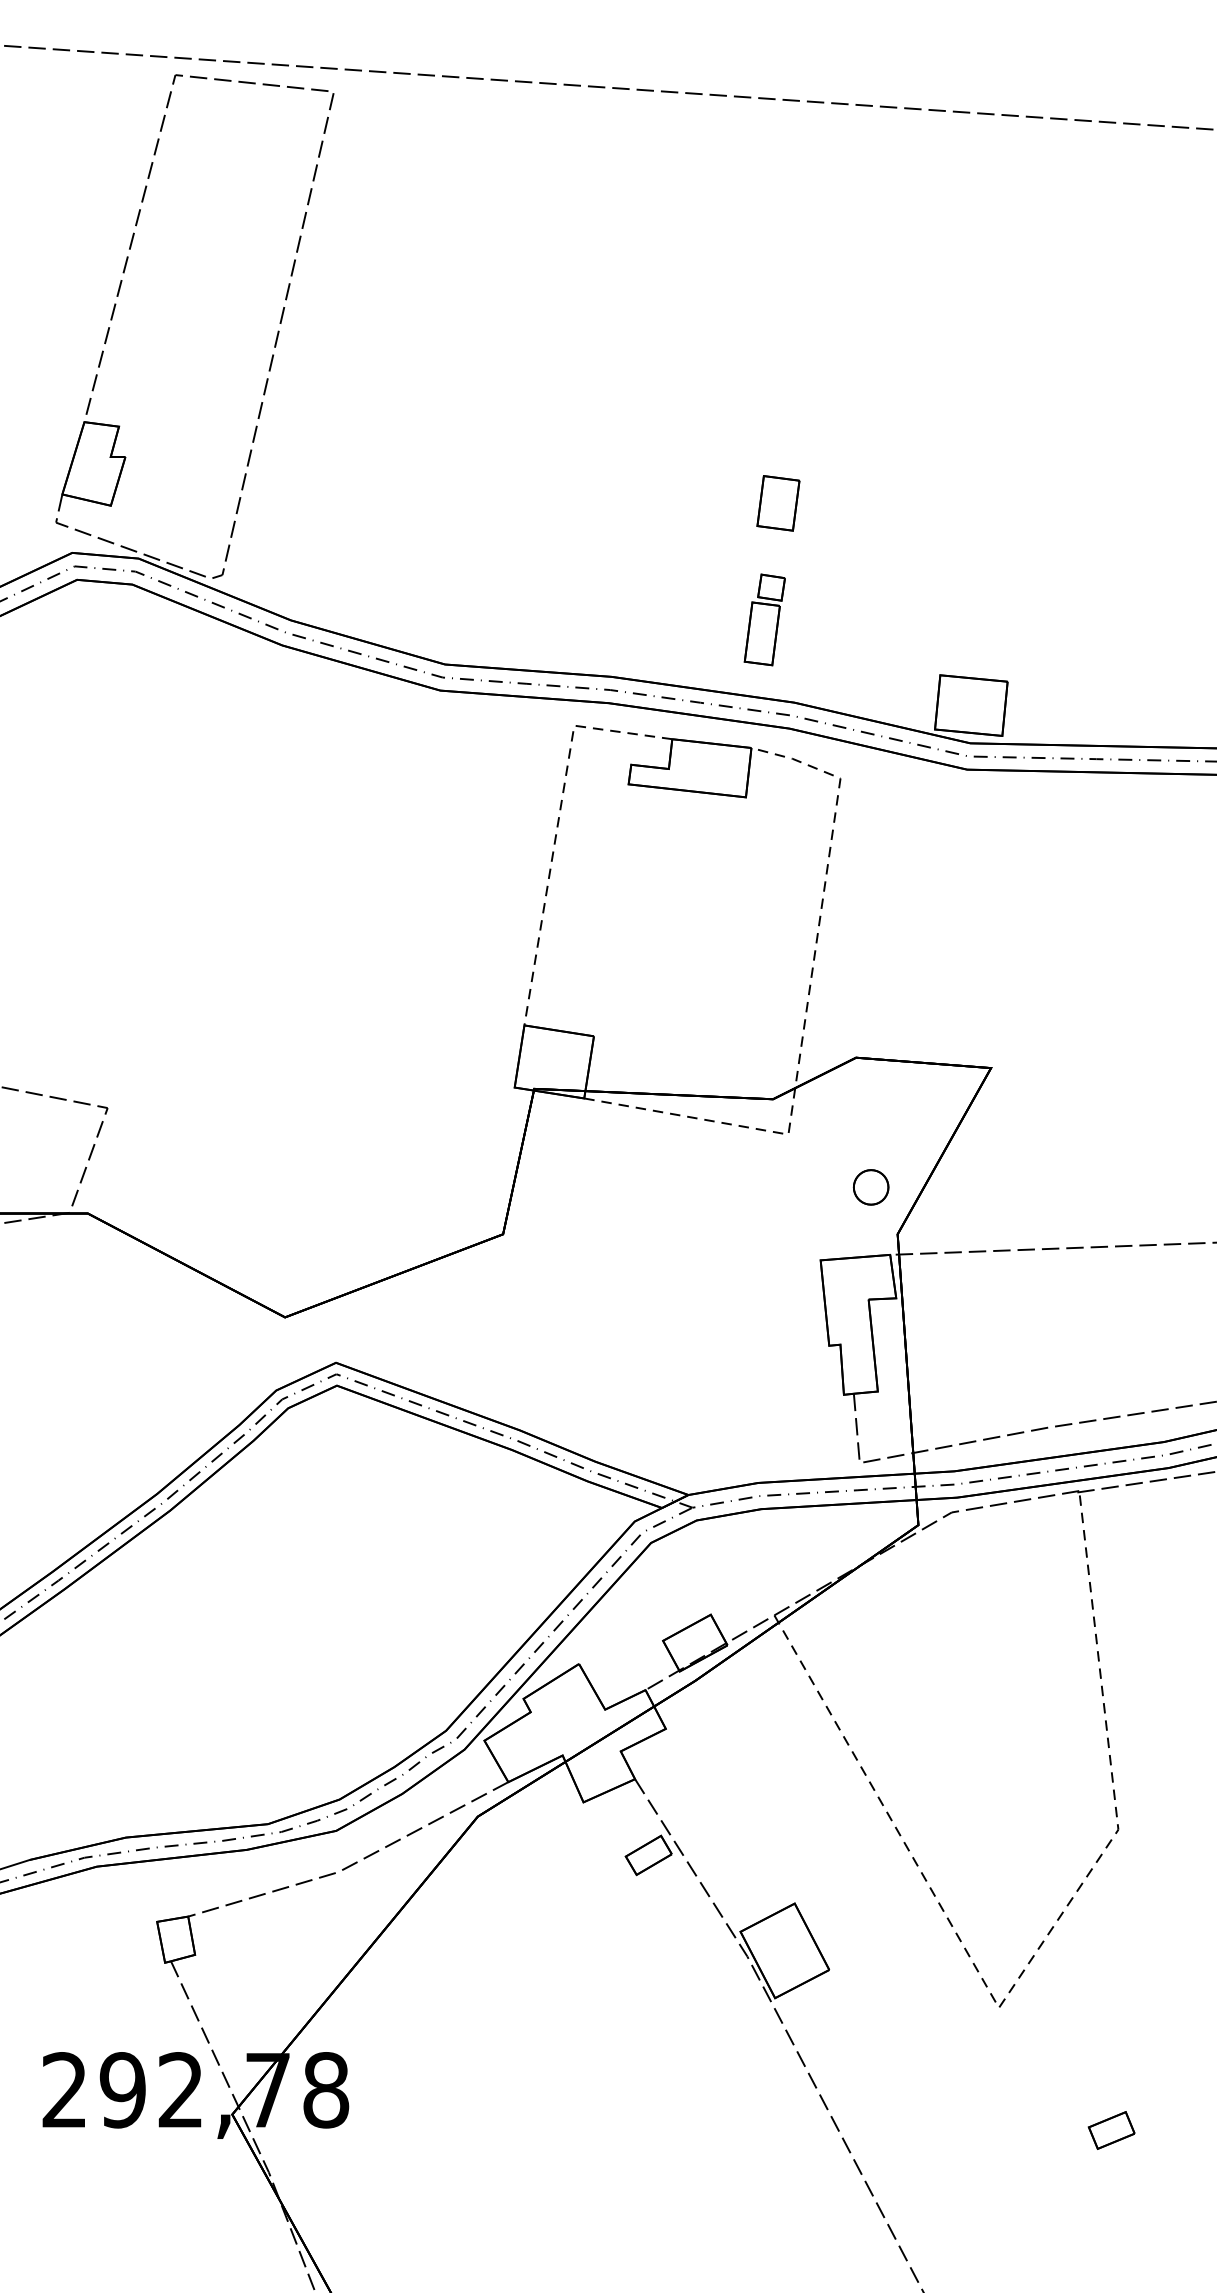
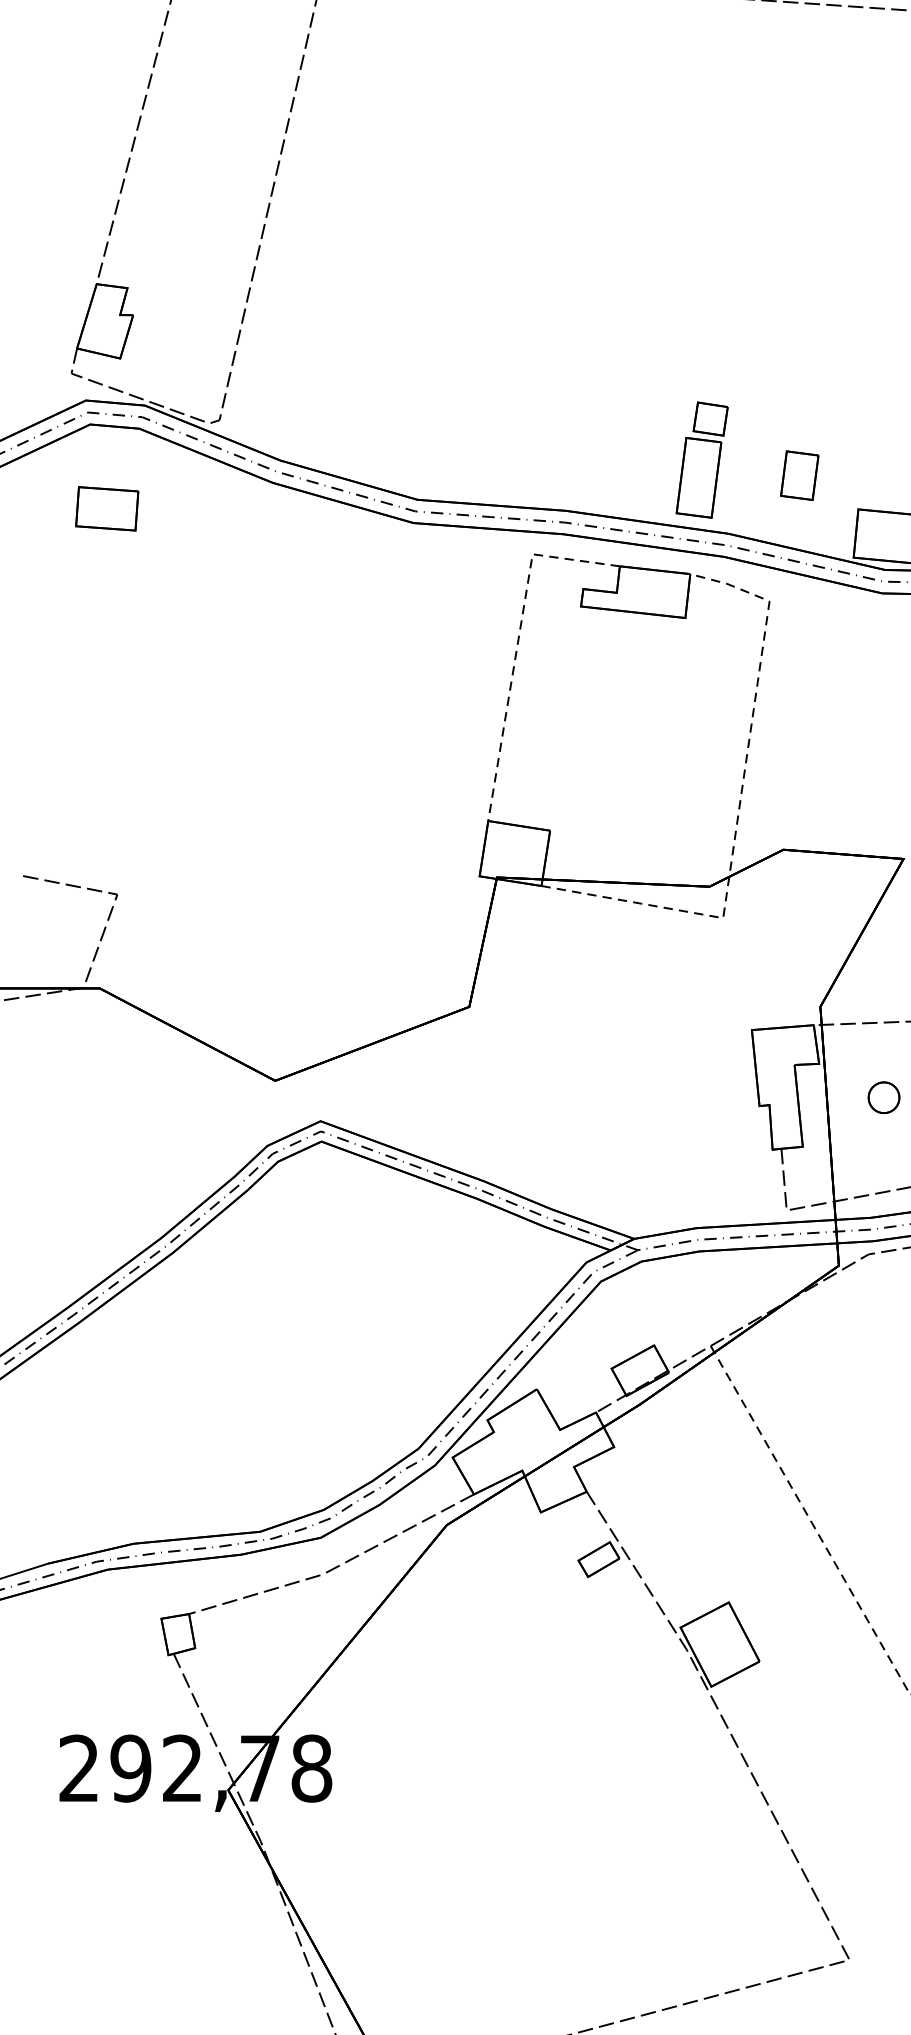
part: (778, 503) -> (799, 475), moved
part: (764, 619) -> (701, 459), size x1.43
part: (96, 674) -> (107, 508), added
part: (870, 1187) -> (883, 1097), moved

